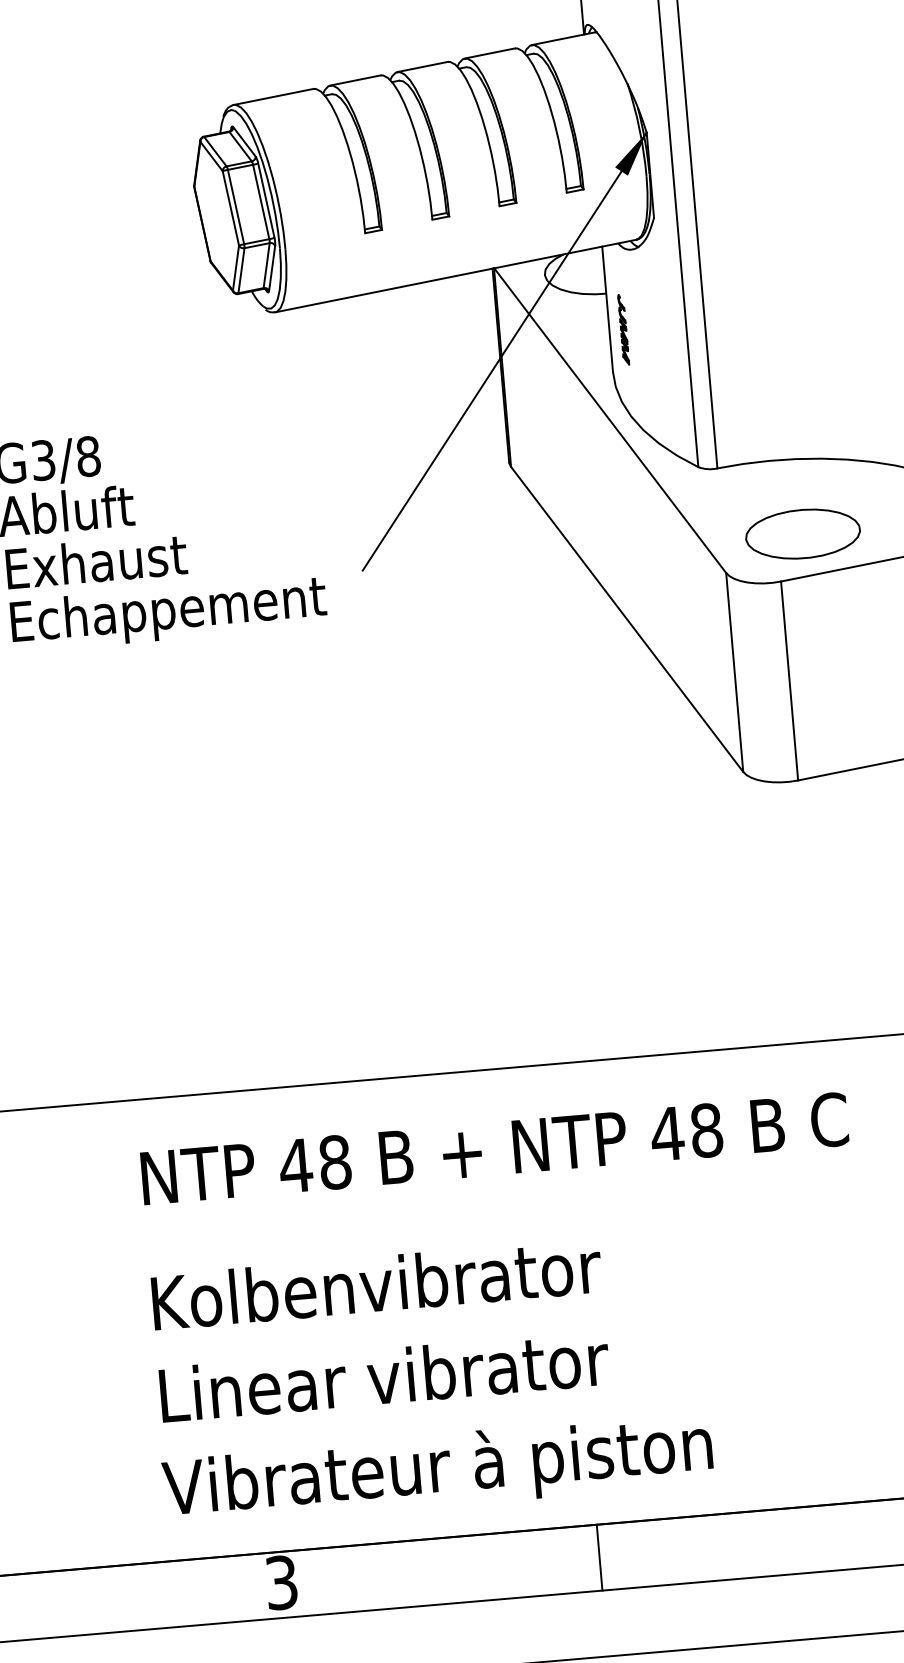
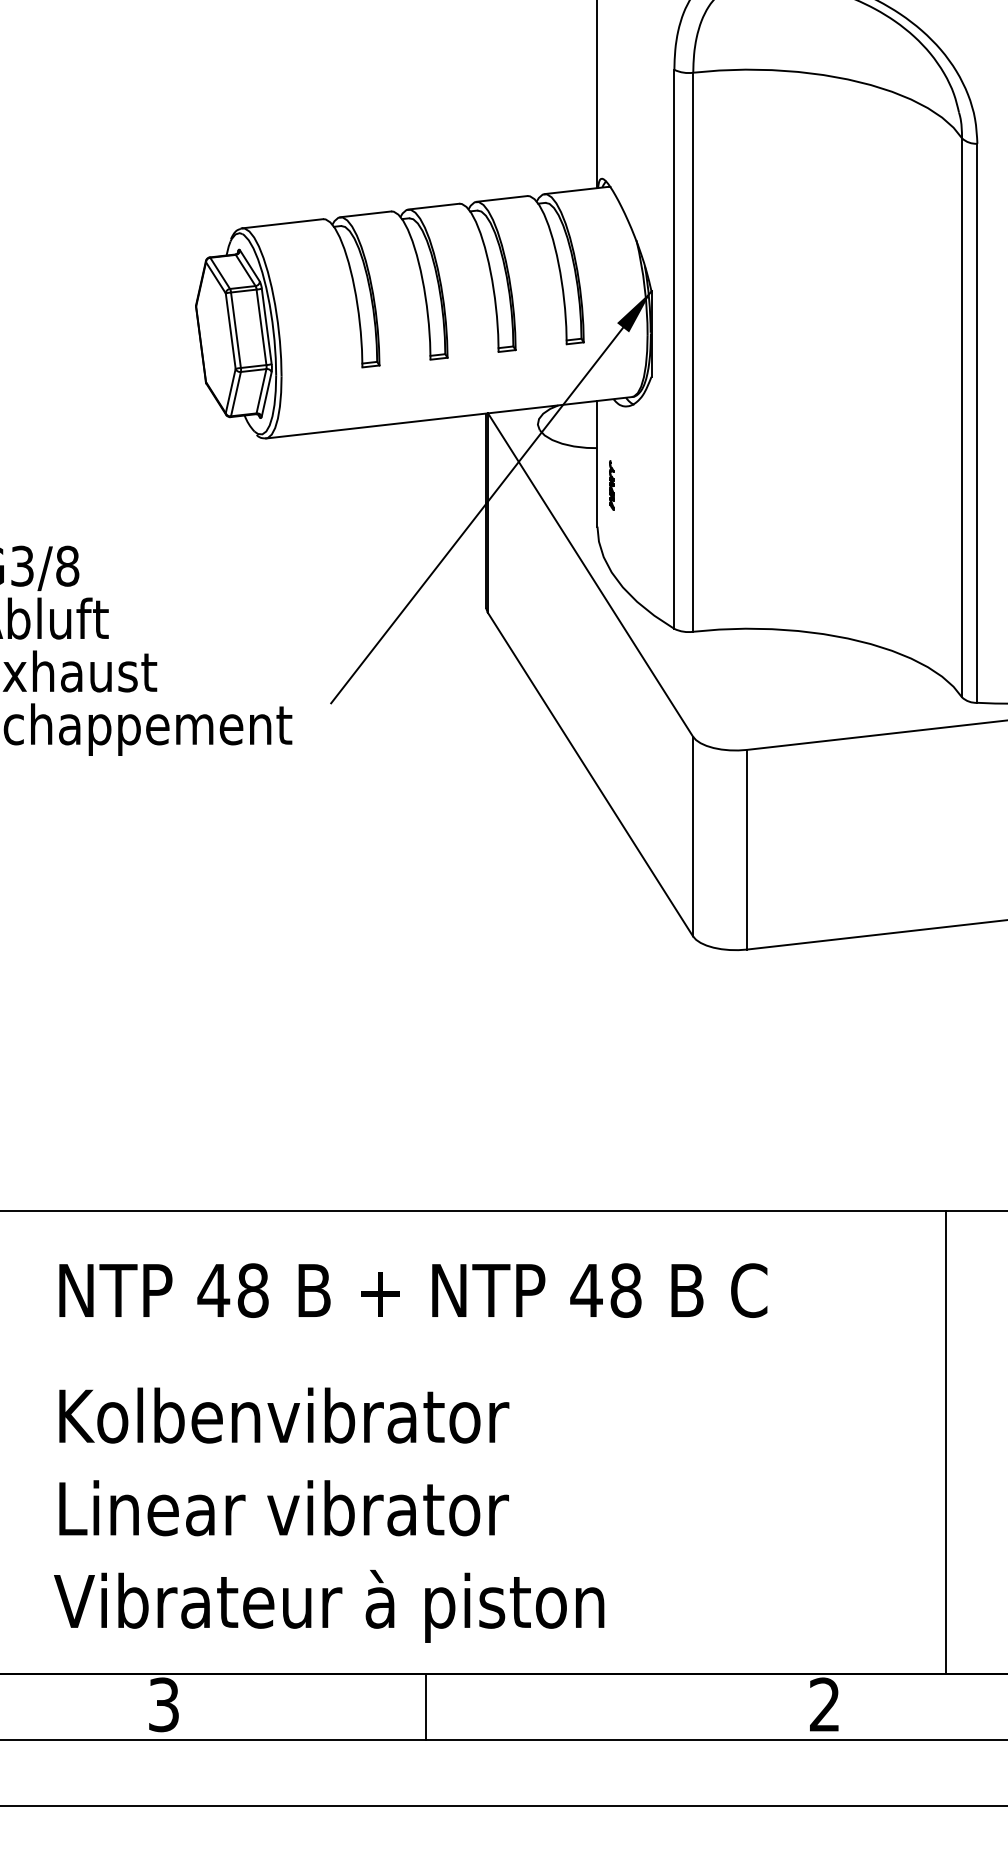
part: (623, 329) -> (611, 485), size x0.7
part: (802, 534) -> (772, 704), removed
line: (599, 1557) -> (425, 1706), moved

